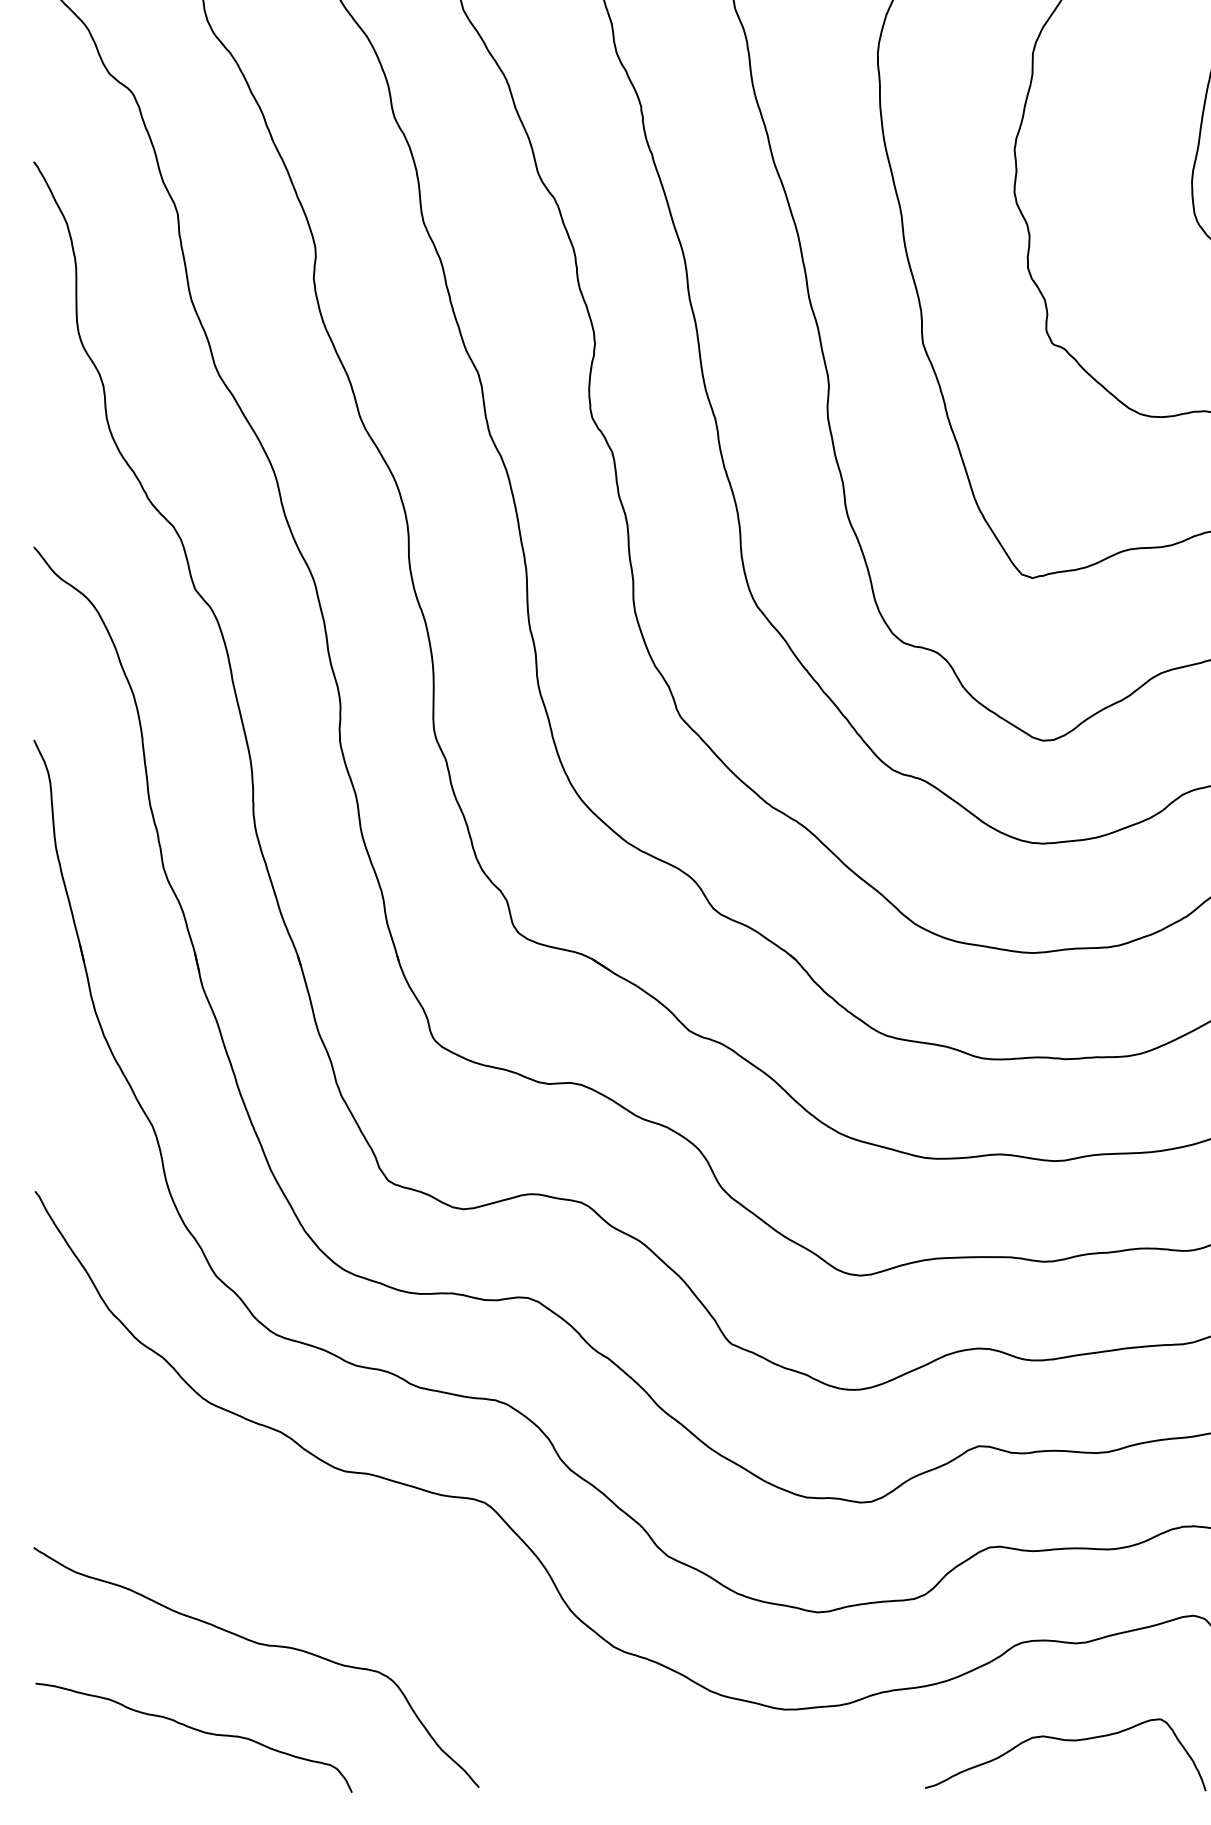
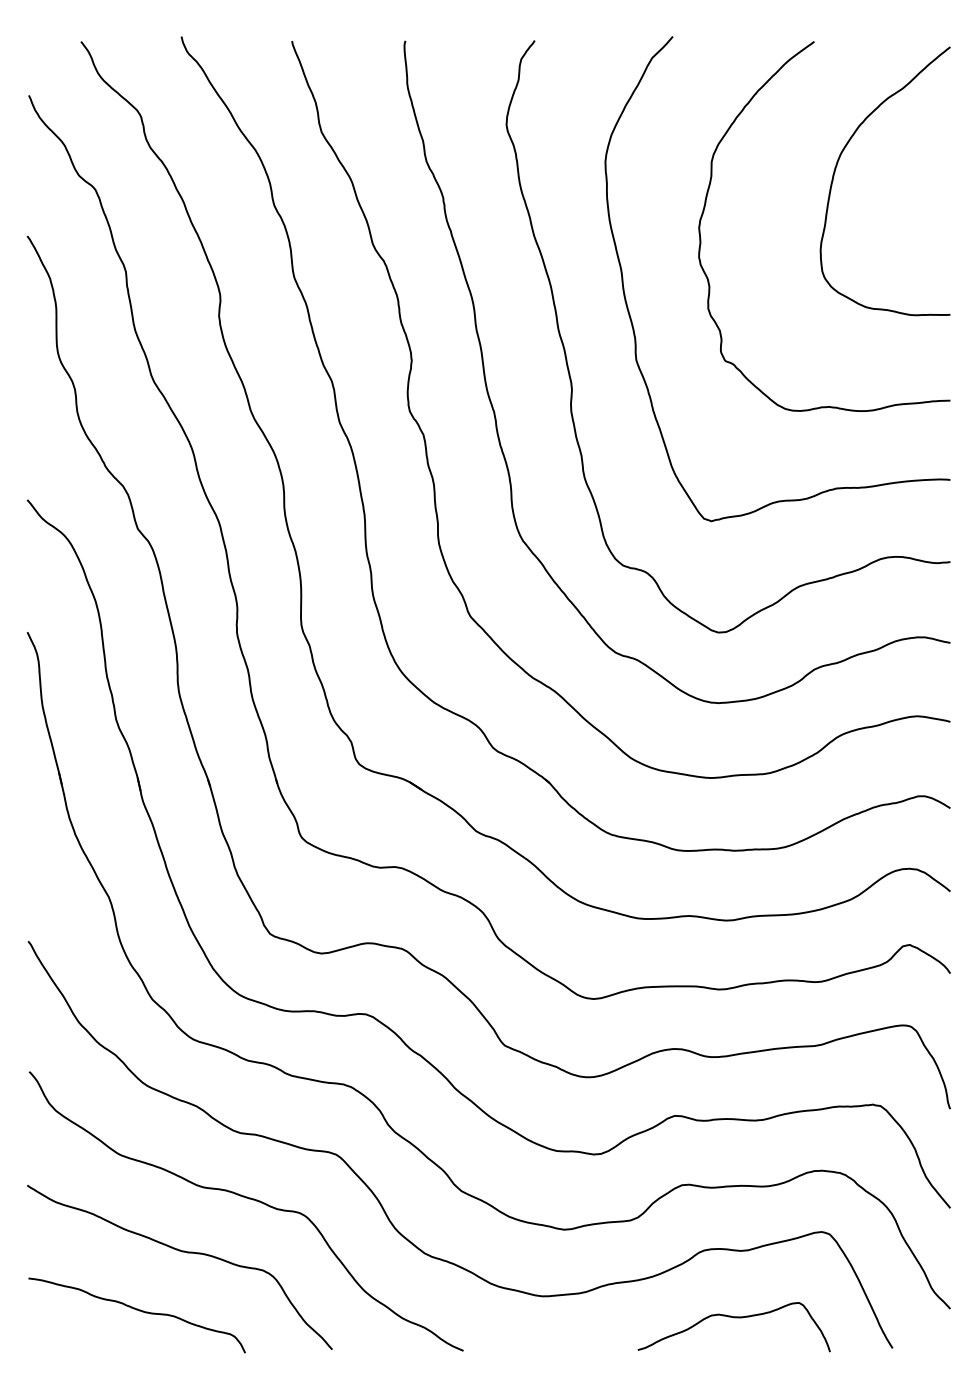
curve: (358, 1568) -> (249, 1199), added

